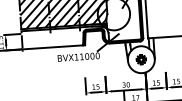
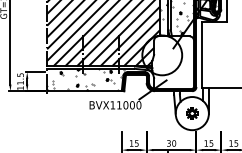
hatch: (64, 37) -> (99, 79), added

